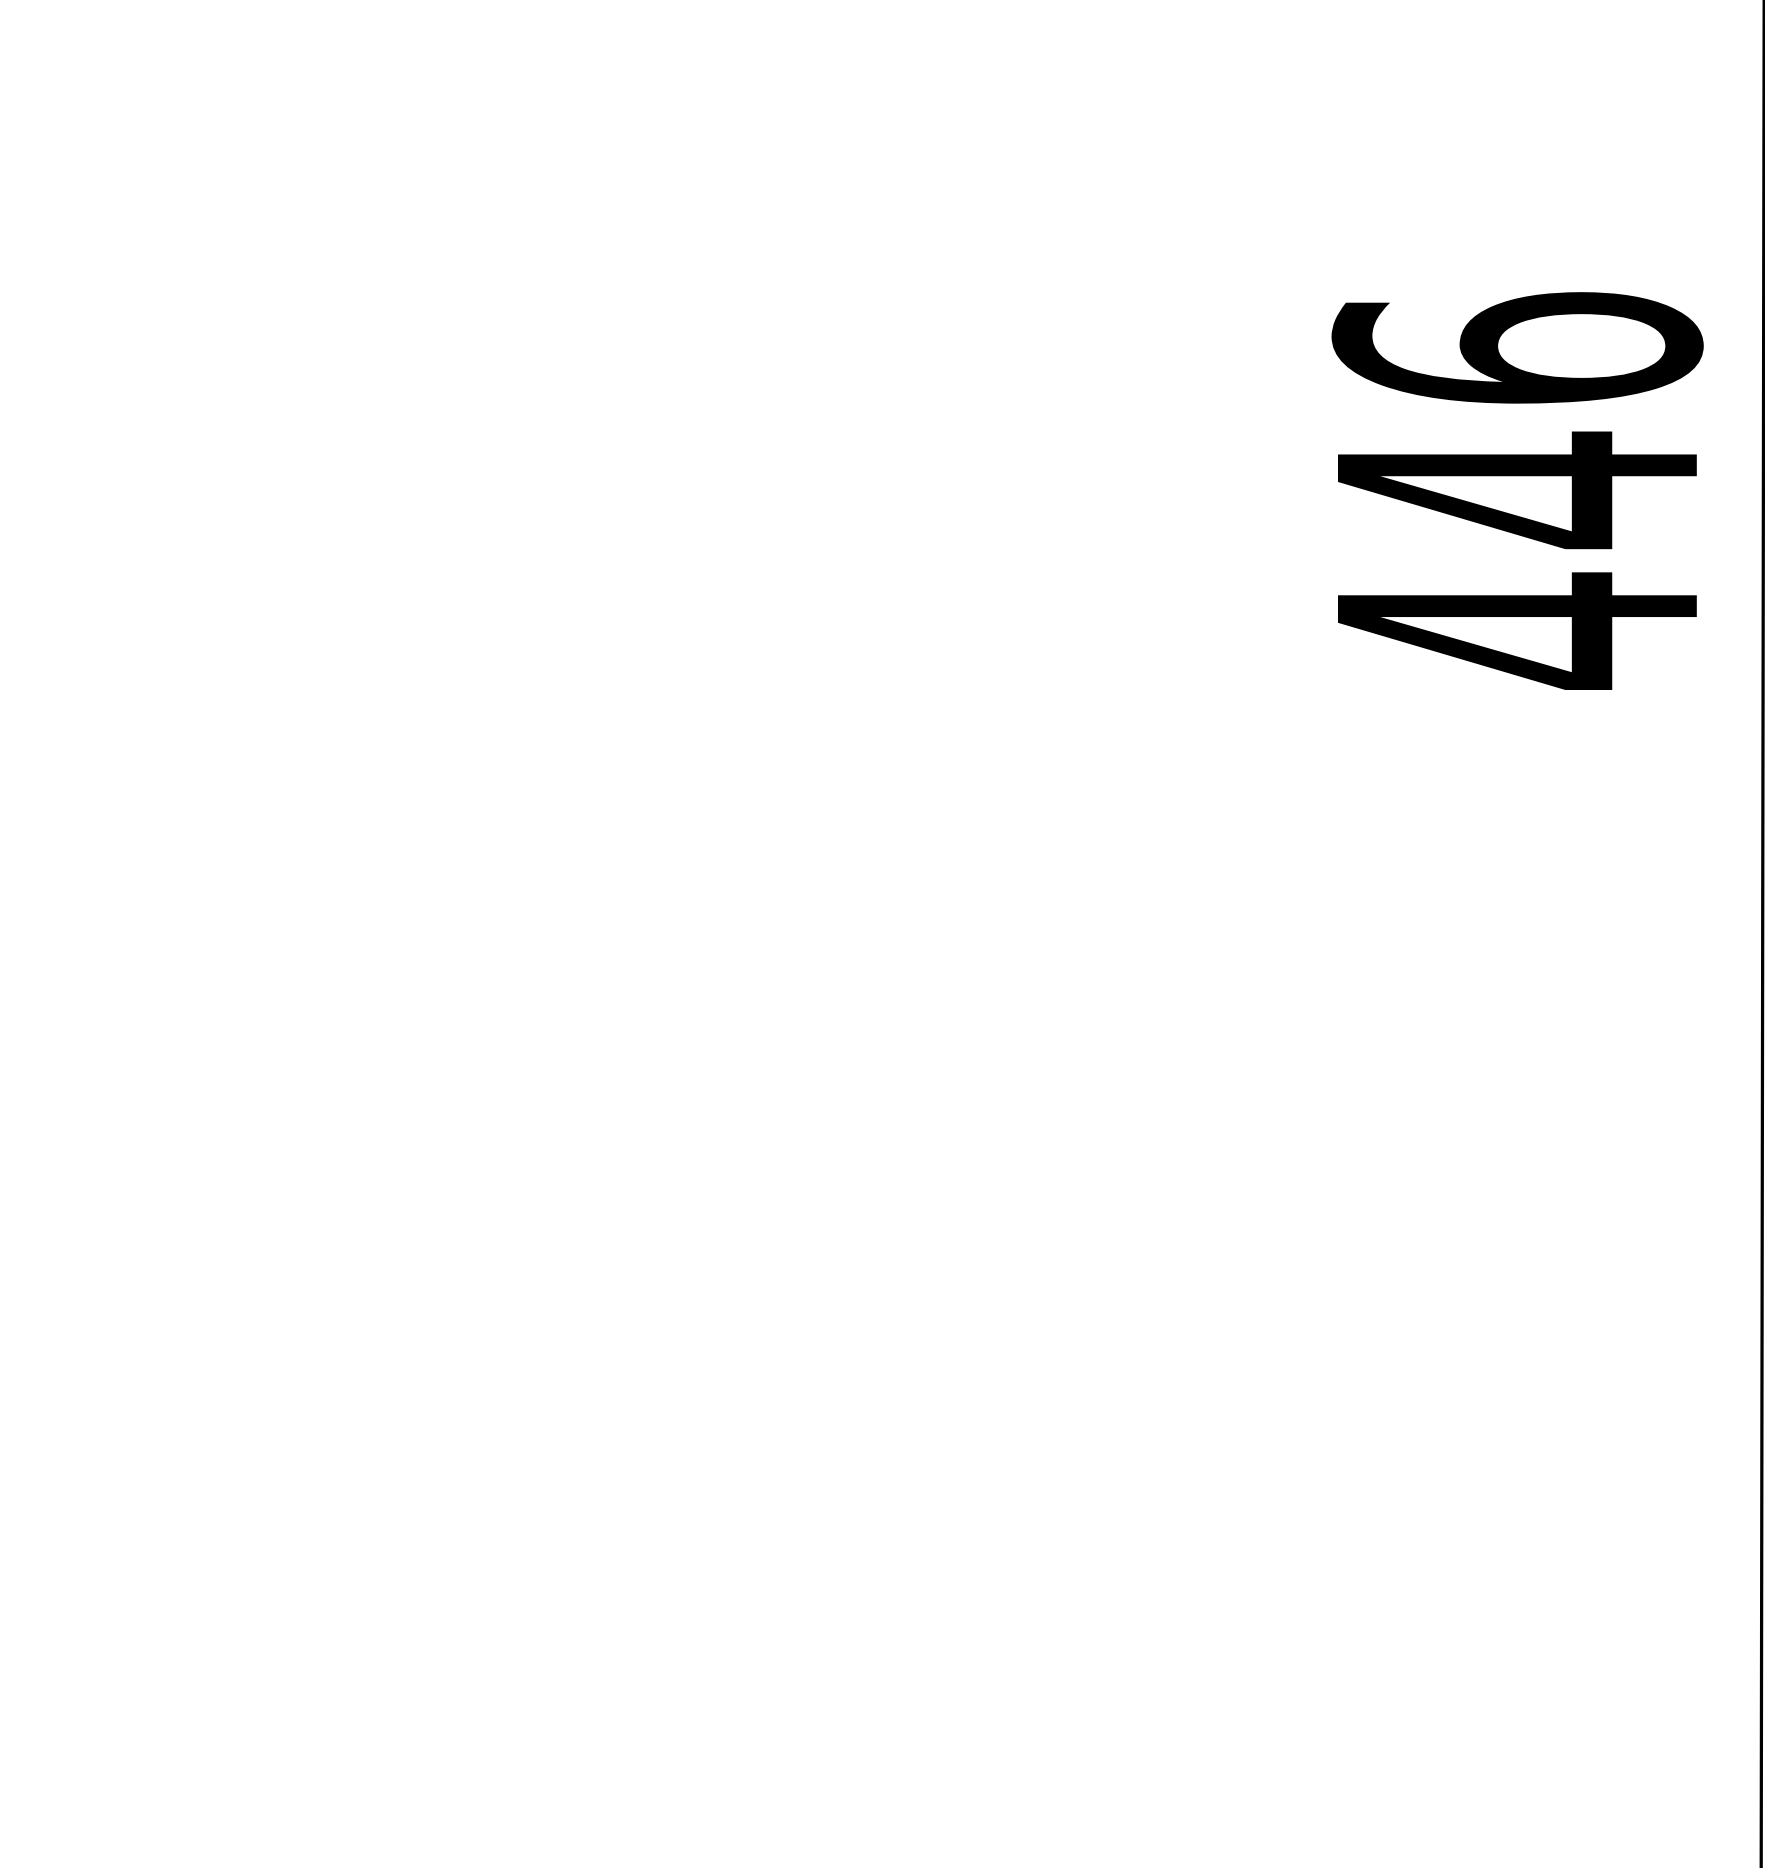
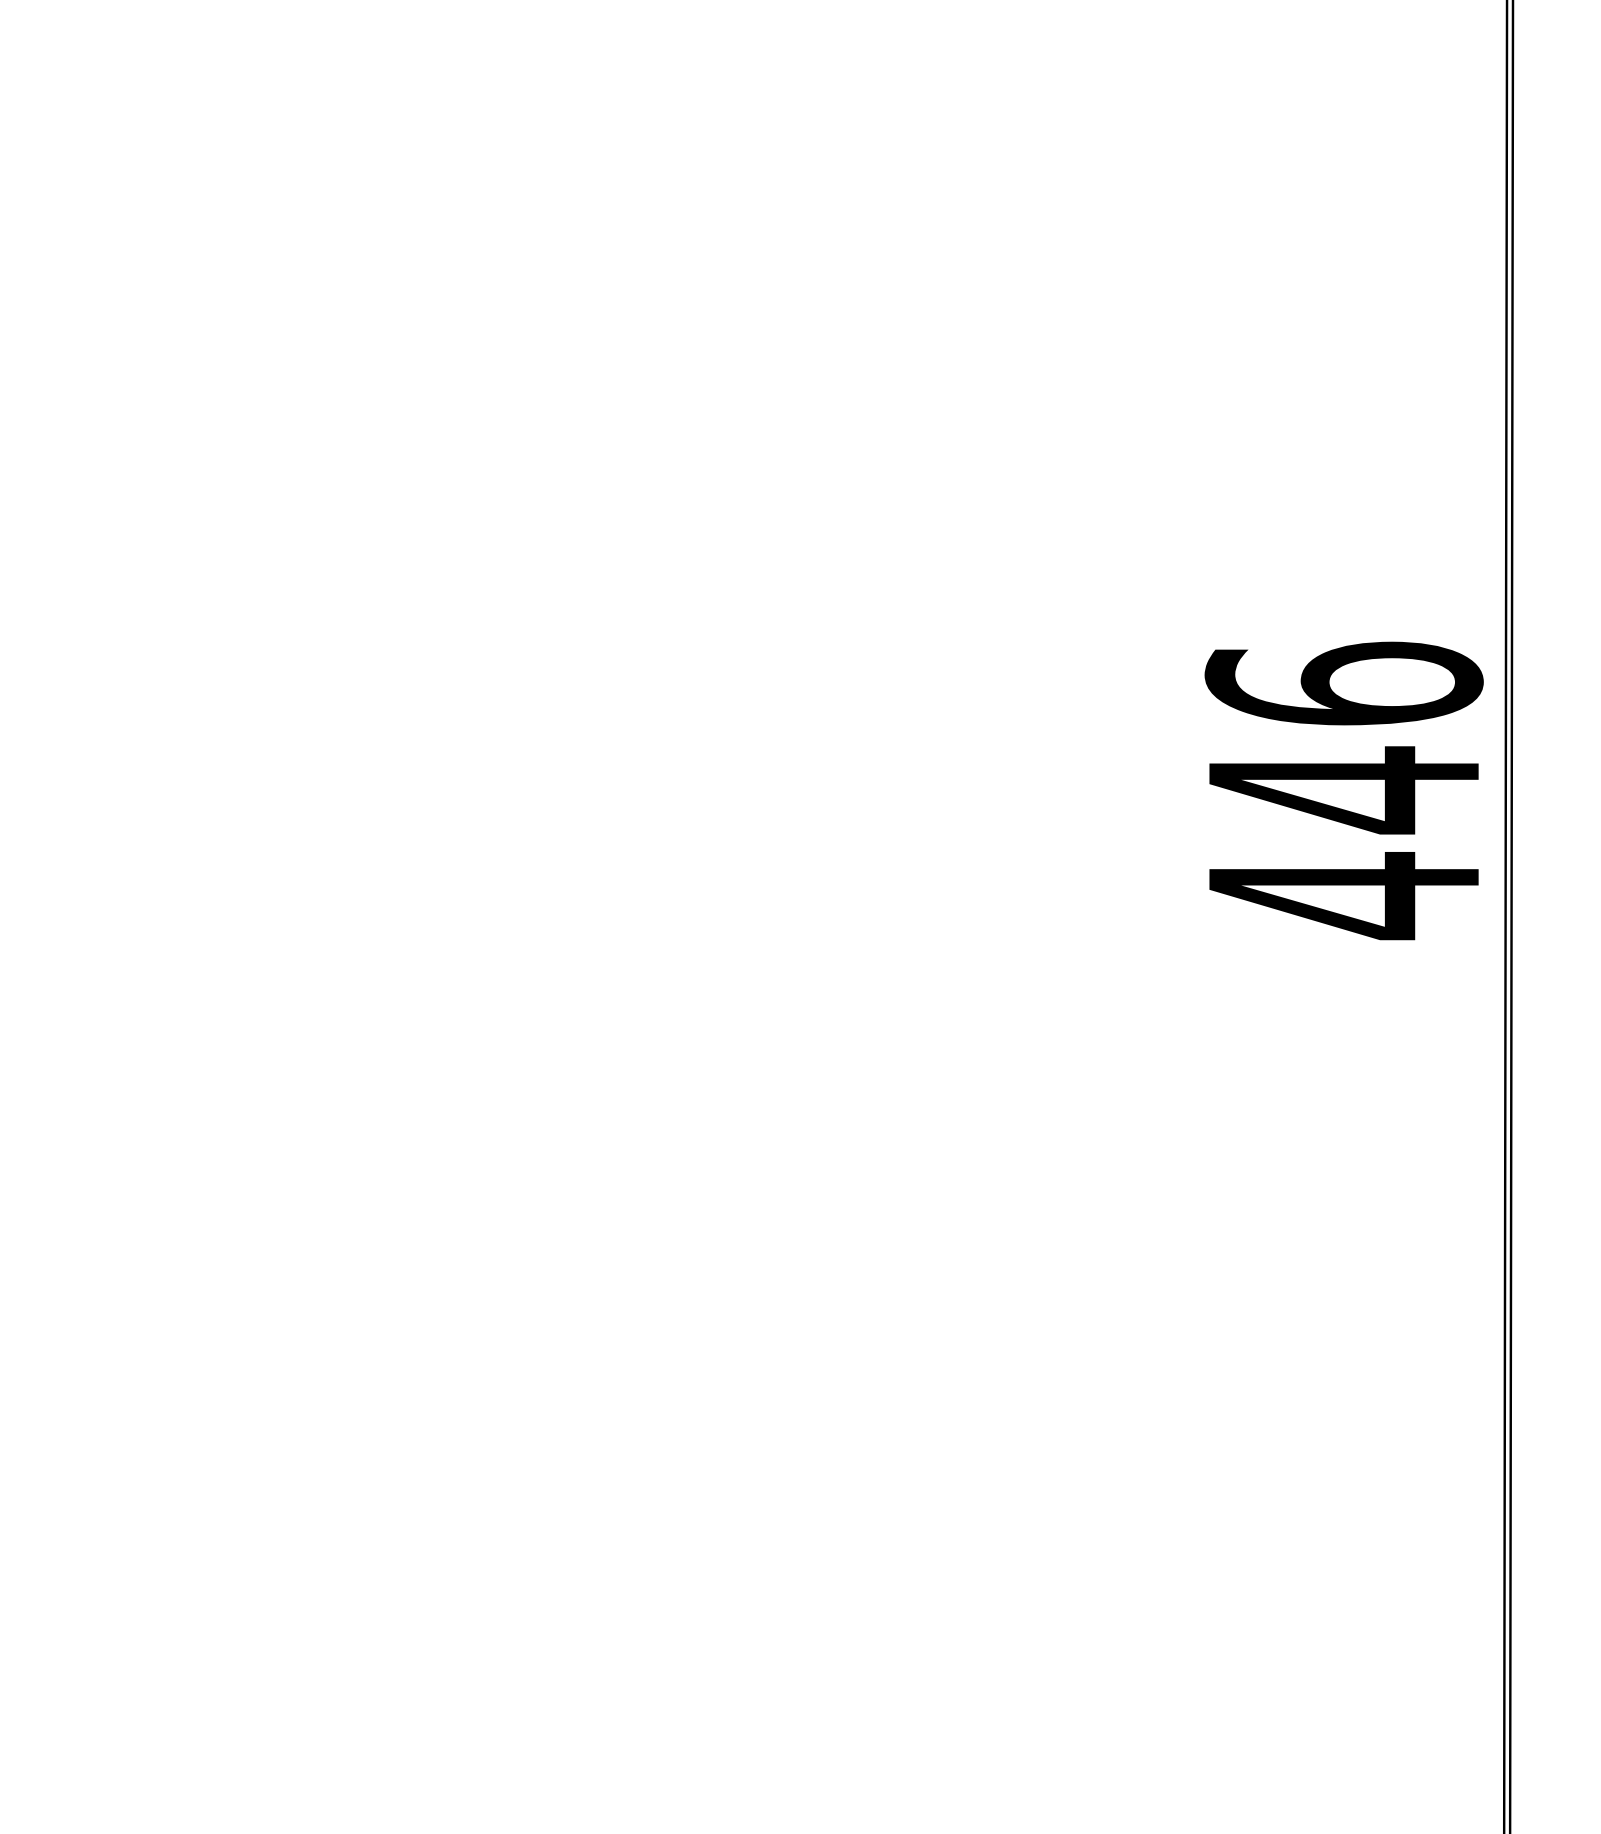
text: (1516, 490) -> (1343, 790), moved

